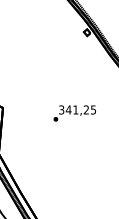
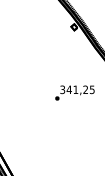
text: (74, 113) -> (74, 93), moved

